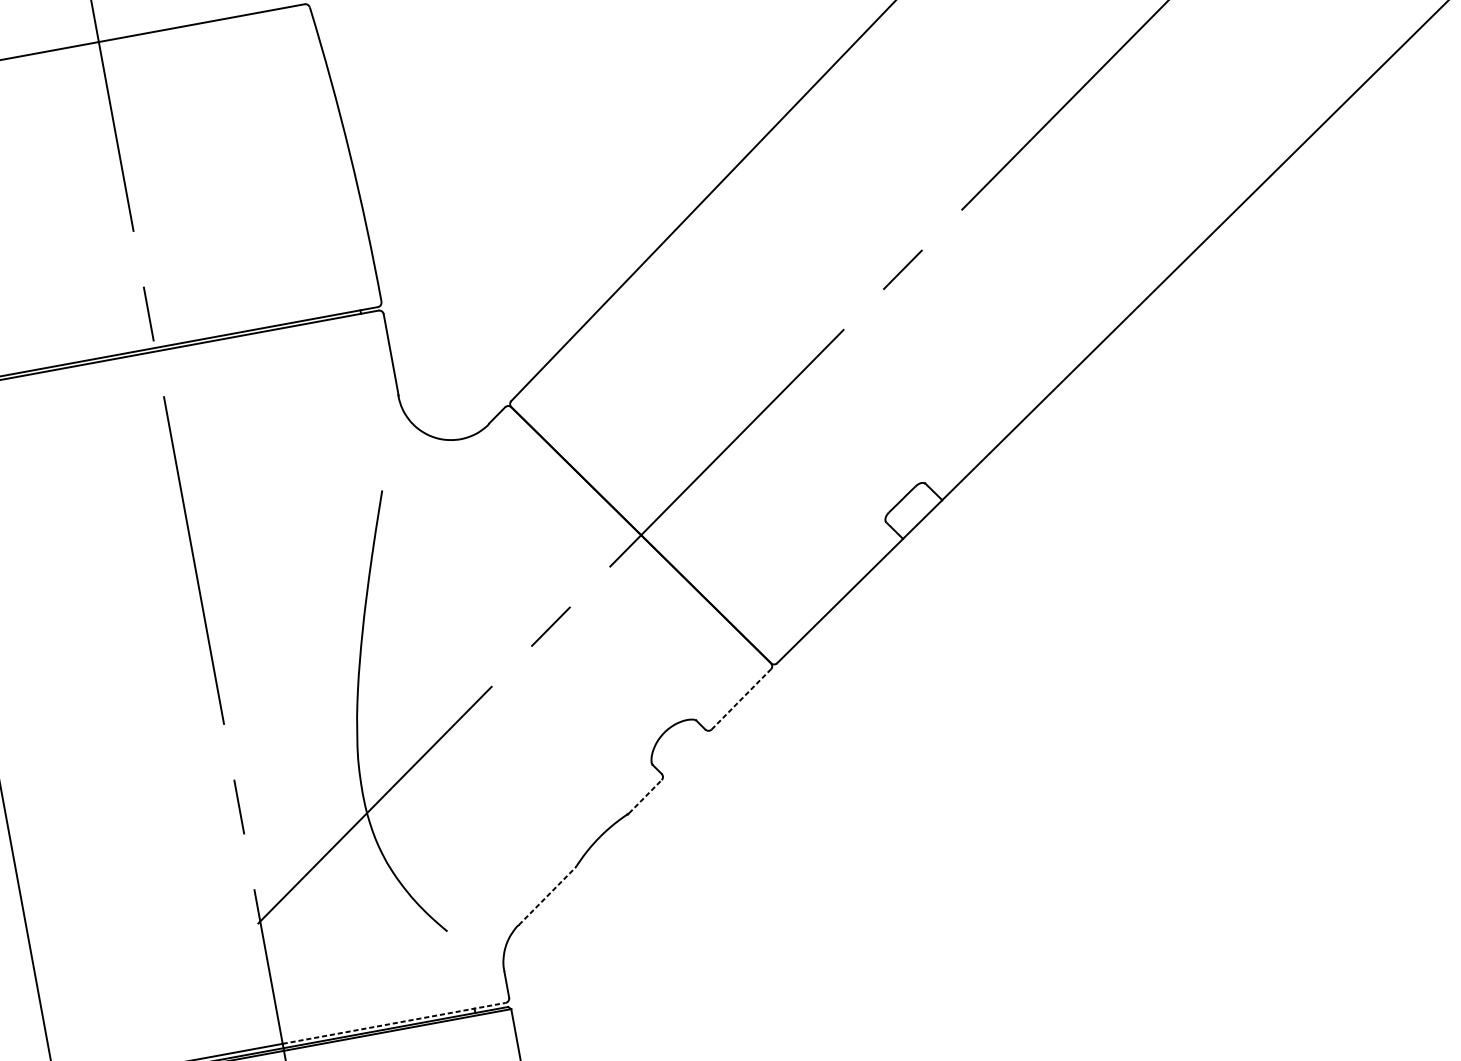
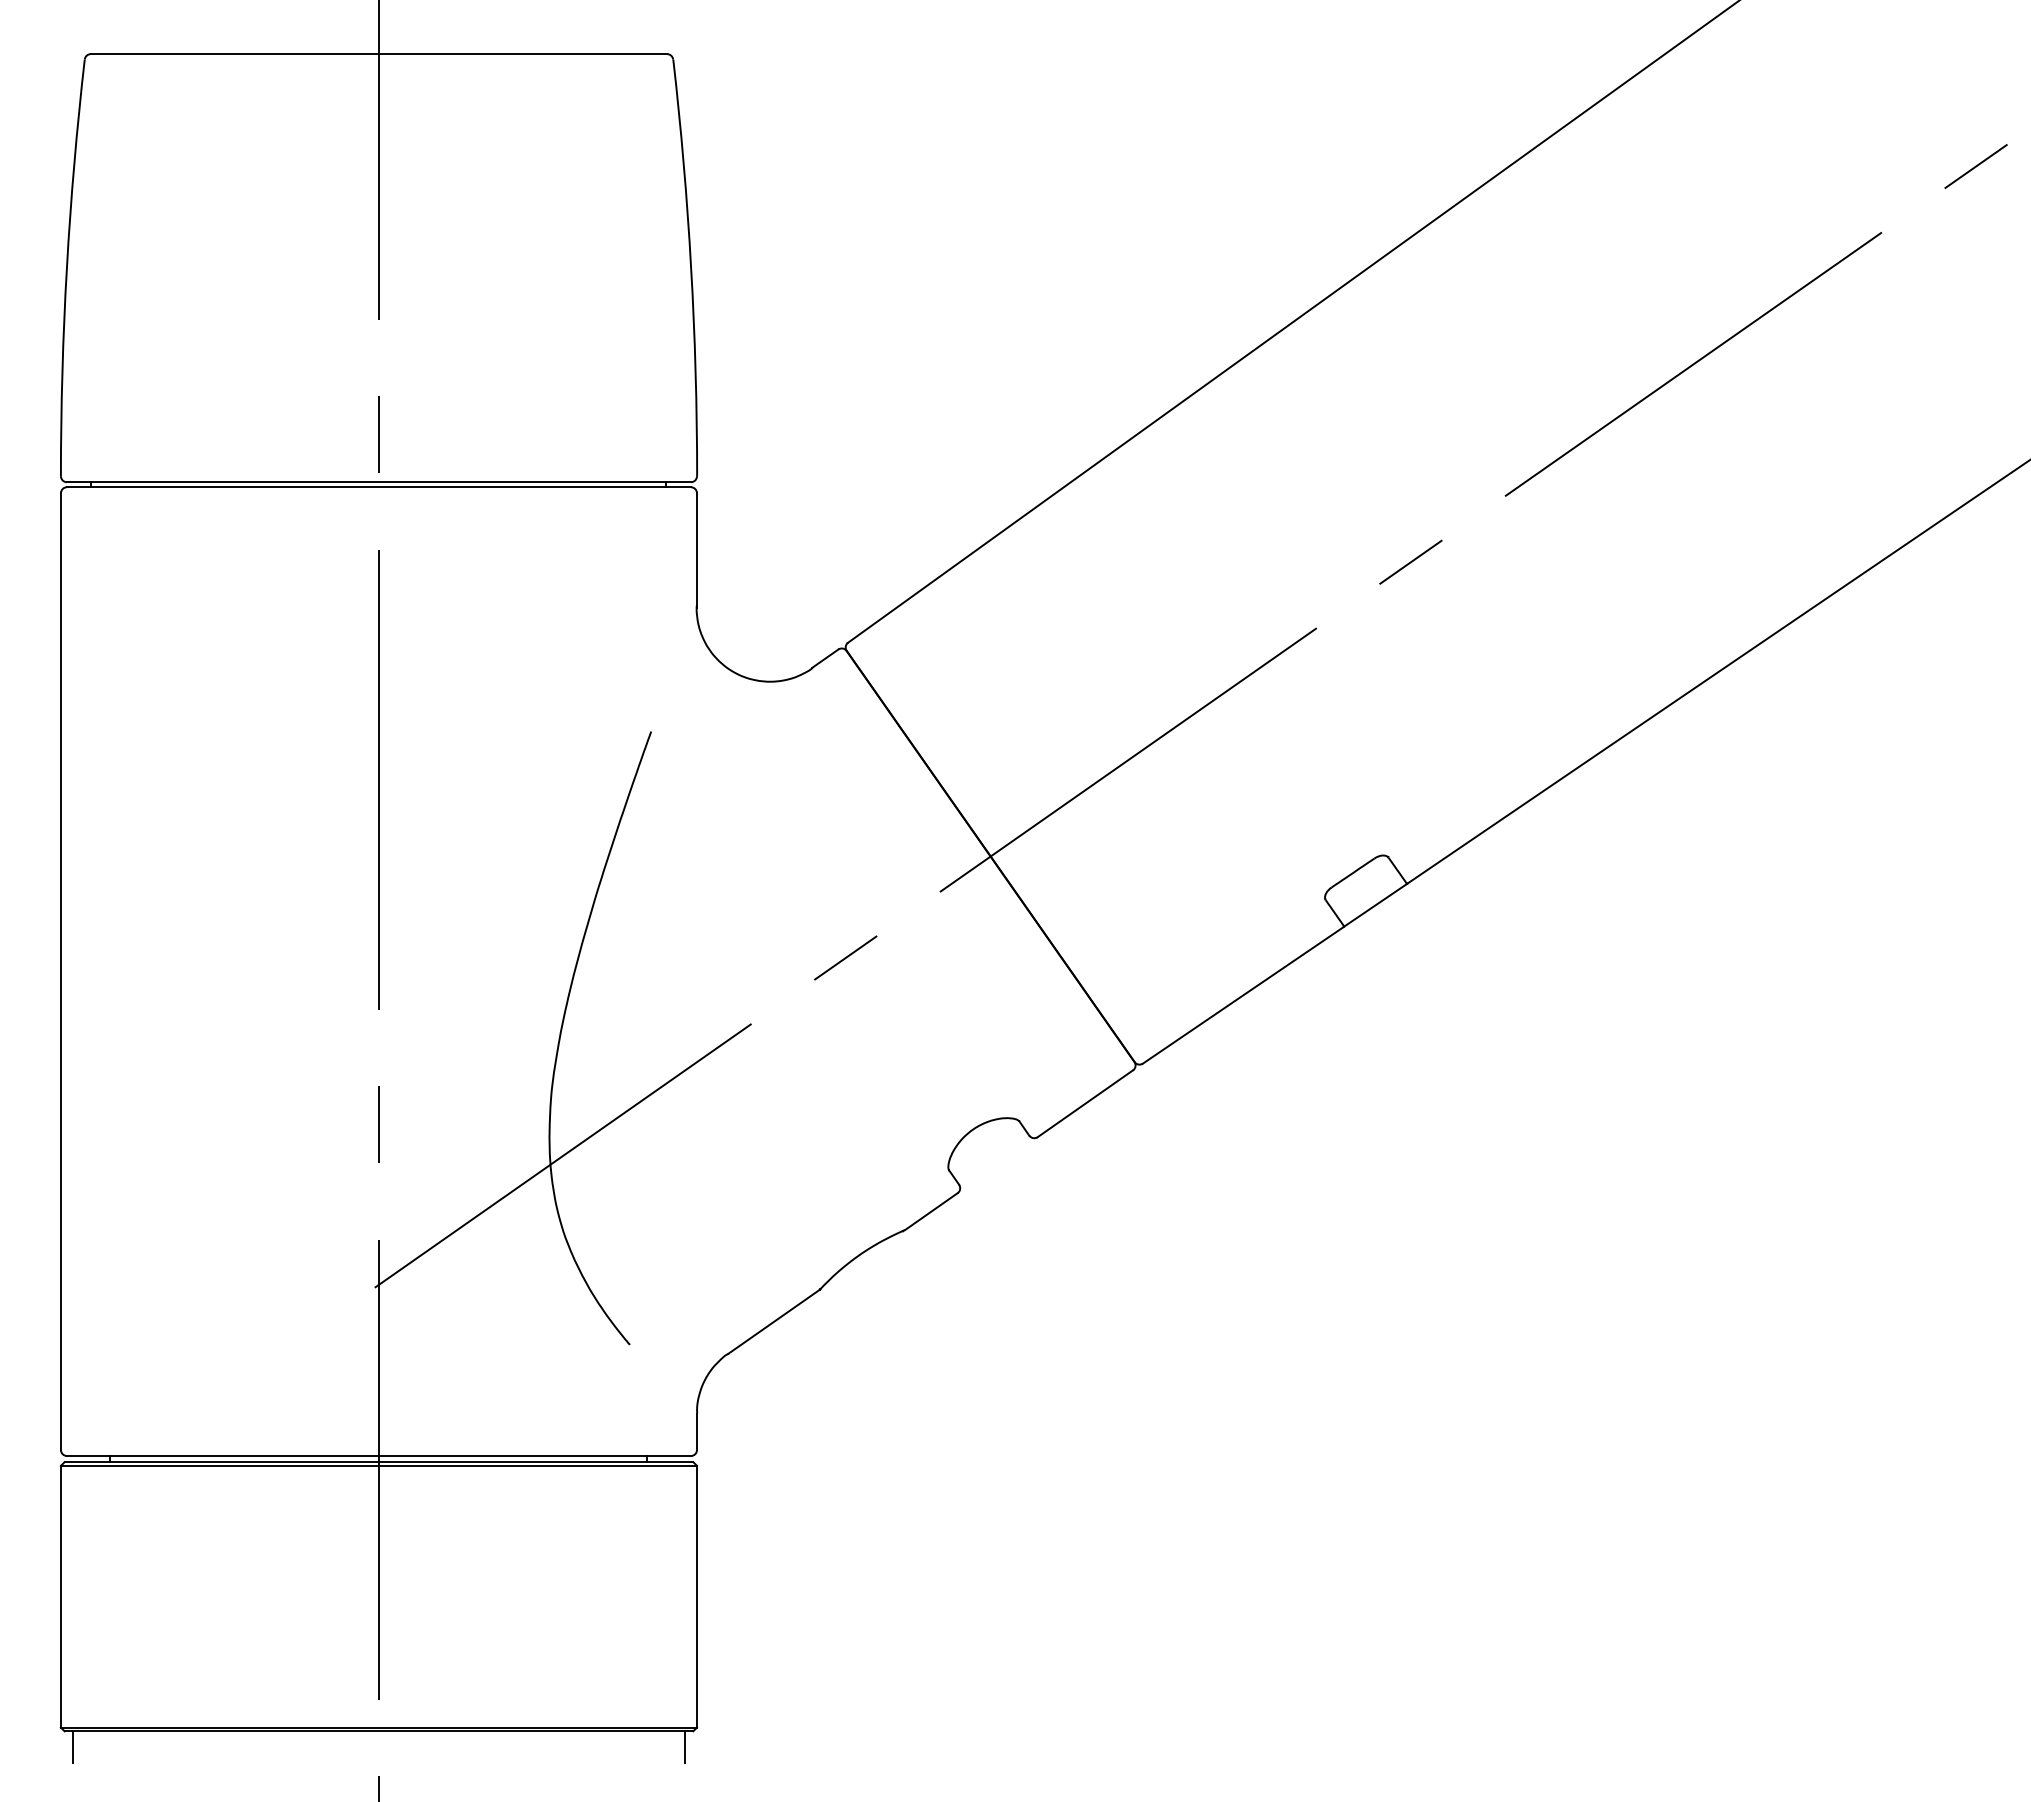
line: (741, 699) -> (1085, 1103), dashed -> solid
line: (645, 796) -> (931, 1211), dashed -> solid
line: (547, 895) -> (774, 1321), dashed -> solid
line: (393, 1023) -> (534, 1456), dashed -> solid

